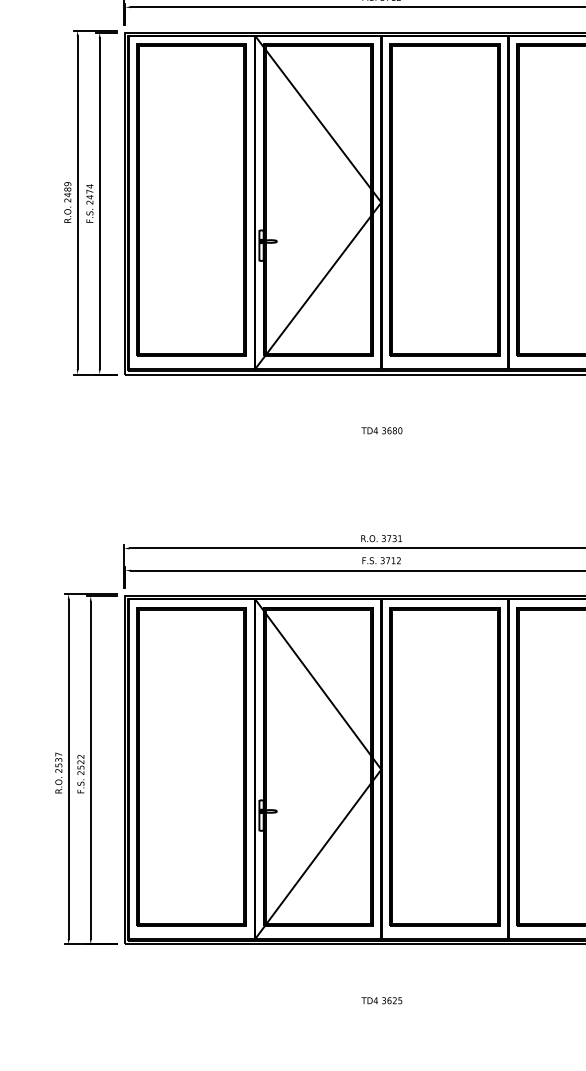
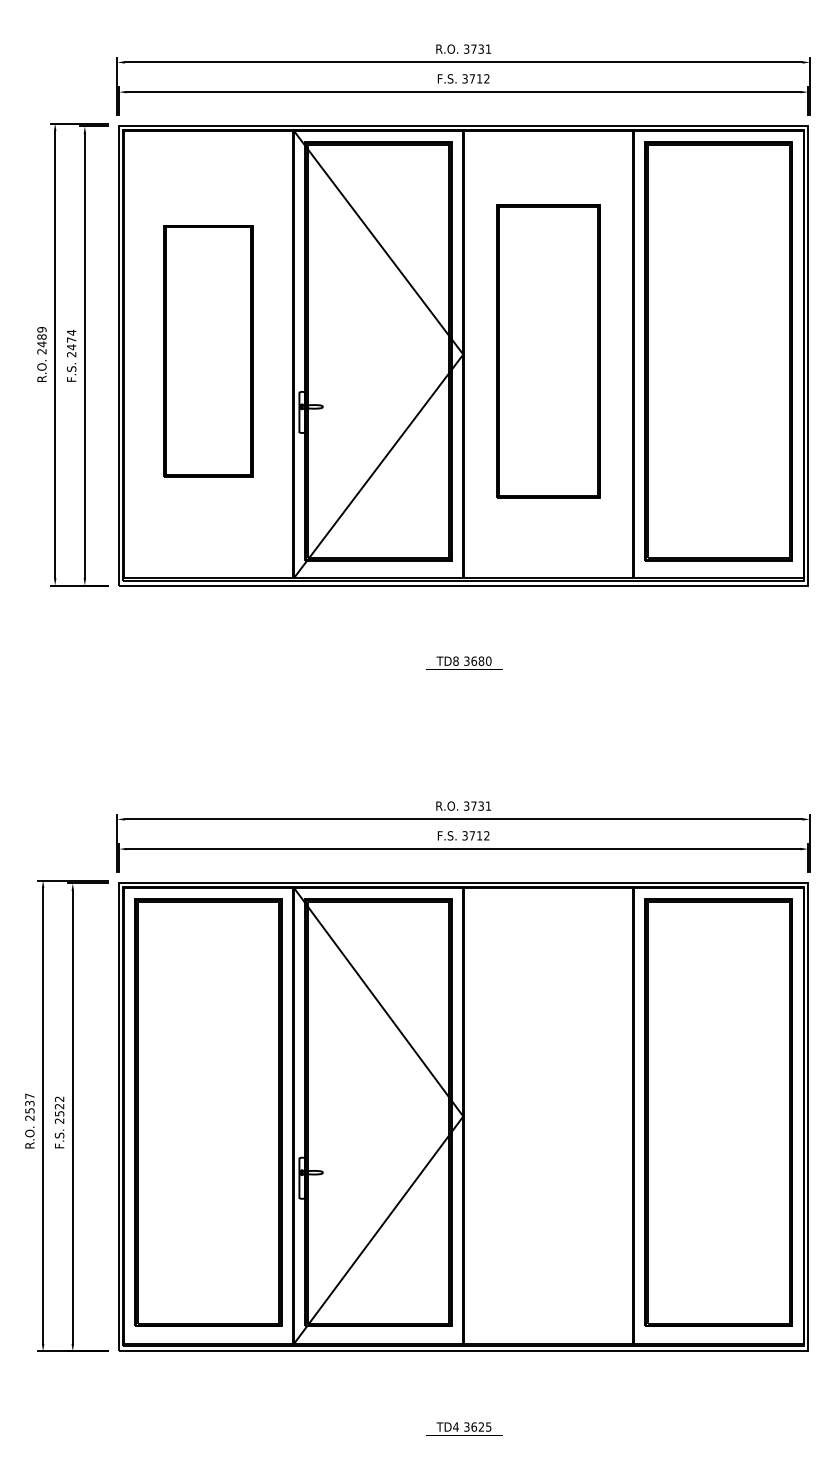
part: (191, 200) -> (208, 351), size x0.6
part: (444, 200) -> (548, 351), size x0.7
text: (375, 430) -> (455, 660), TD4 -> TD8
part: (444, 766) -> (548, 1112), removed

